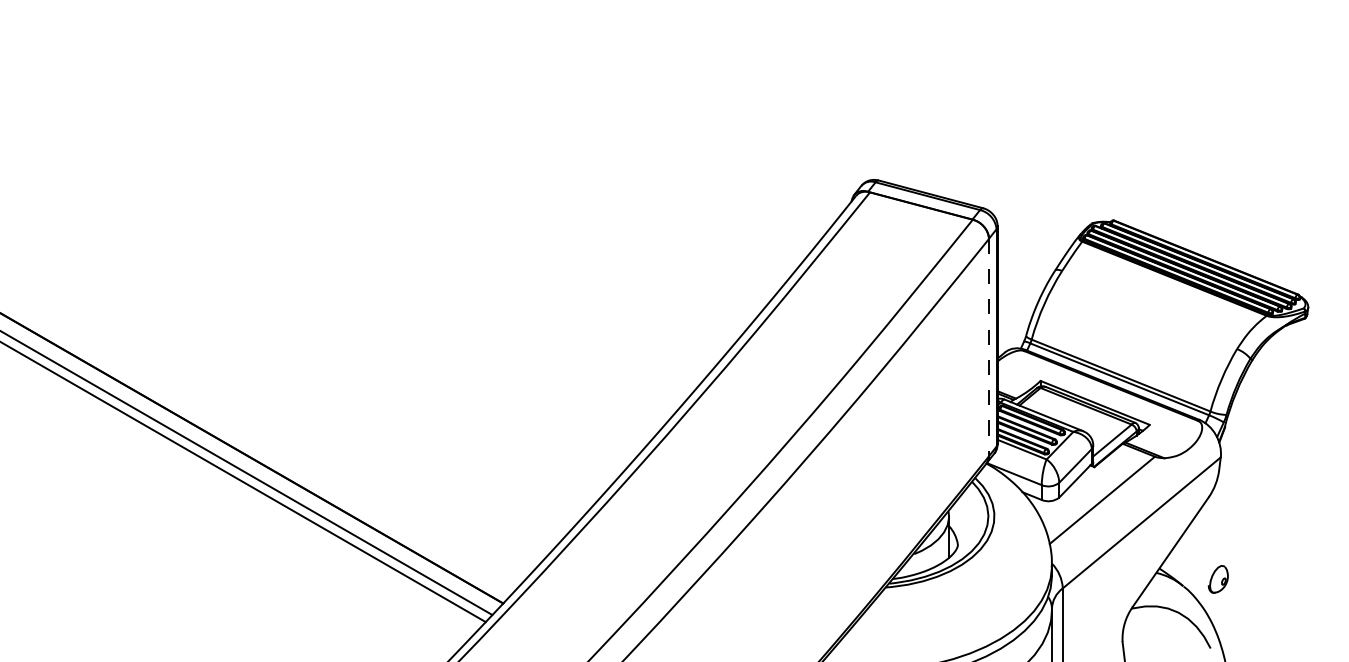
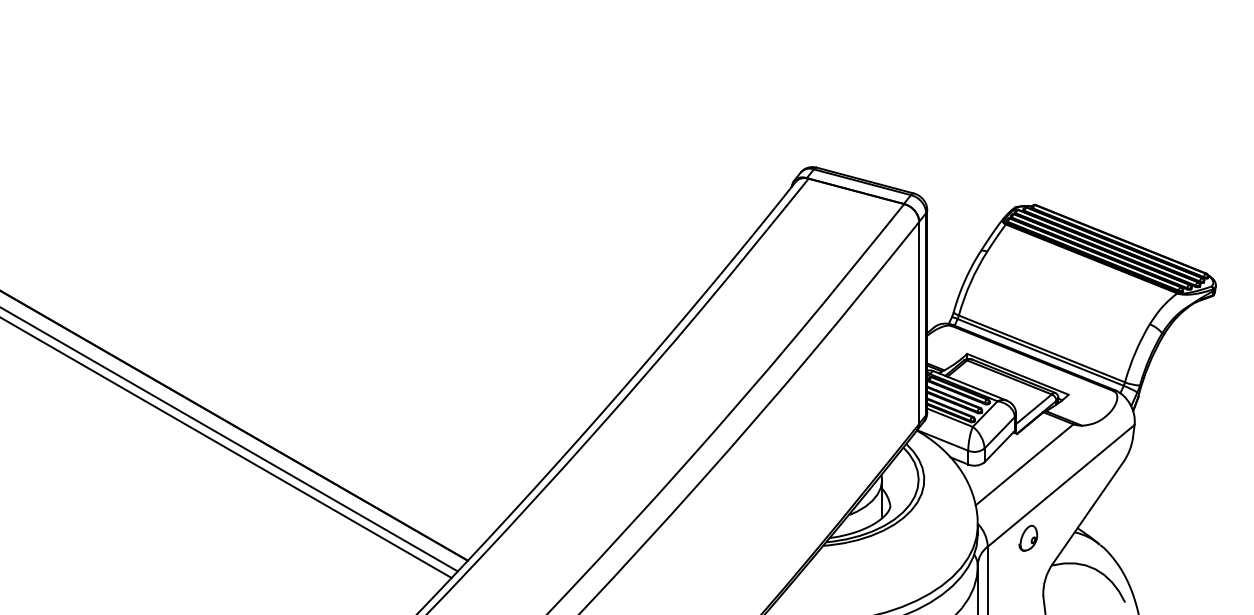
line: (989, 347) -> (919, 322), dashed -> solid
part: (1217, 579) -> (1027, 538), moved

